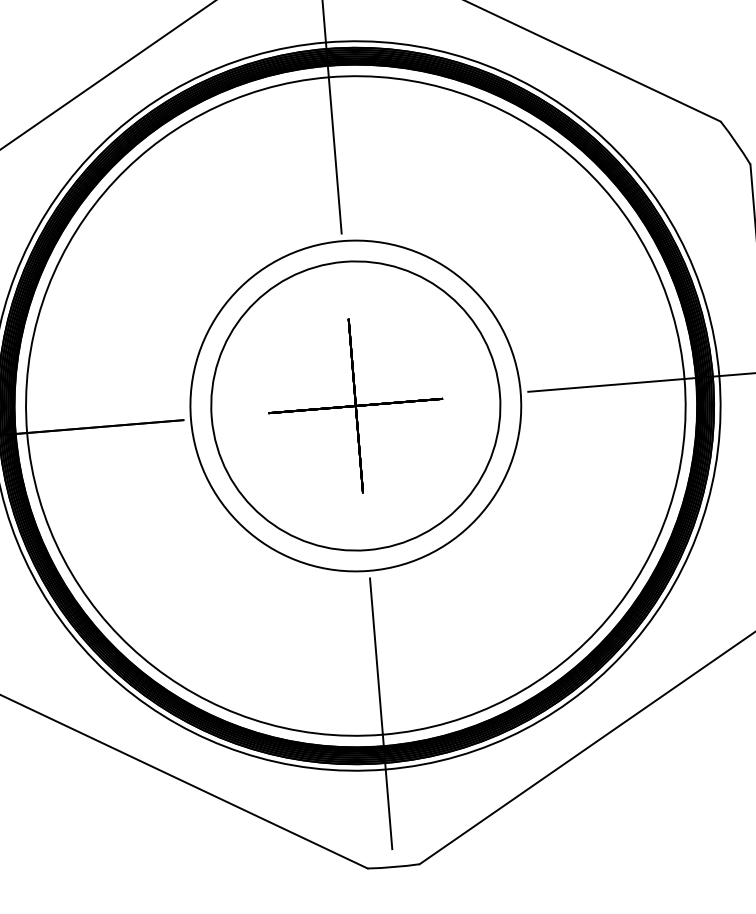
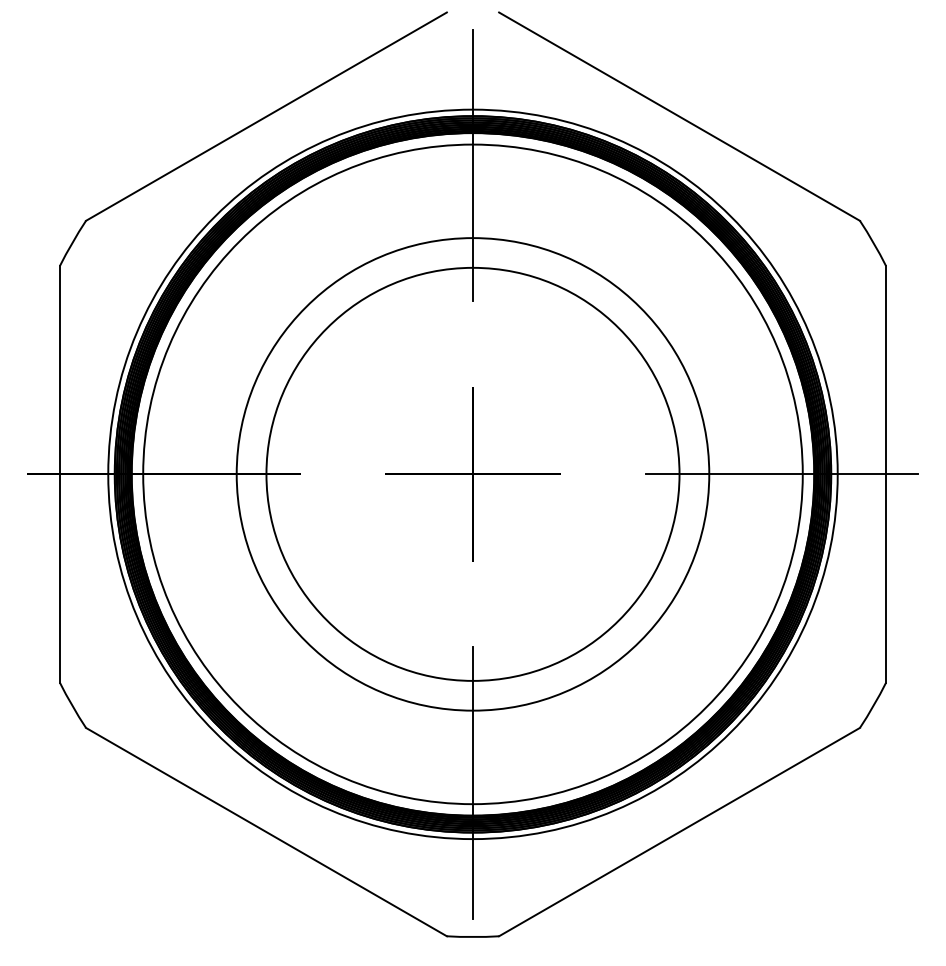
circle: (355, 405) -> (472, 473), size x1.43
circle: (355, 406) -> (472, 474), size x1.43

